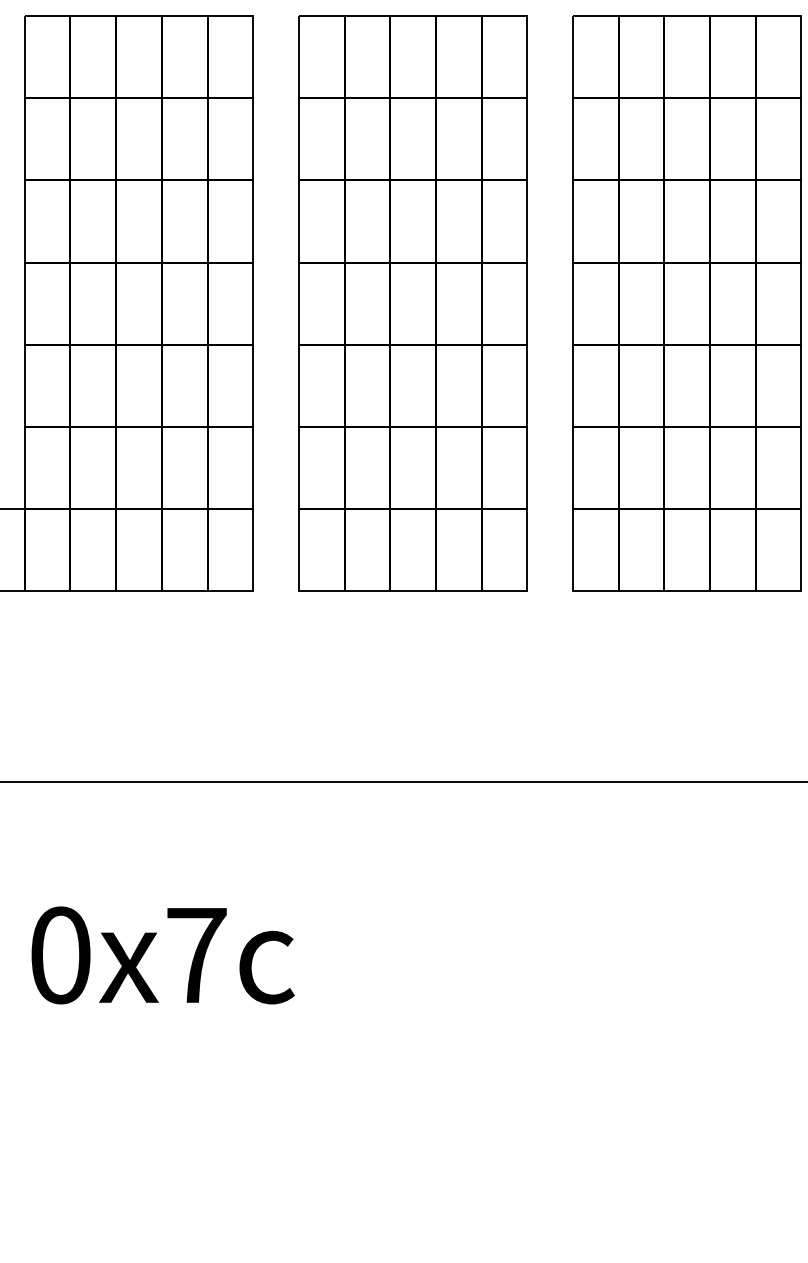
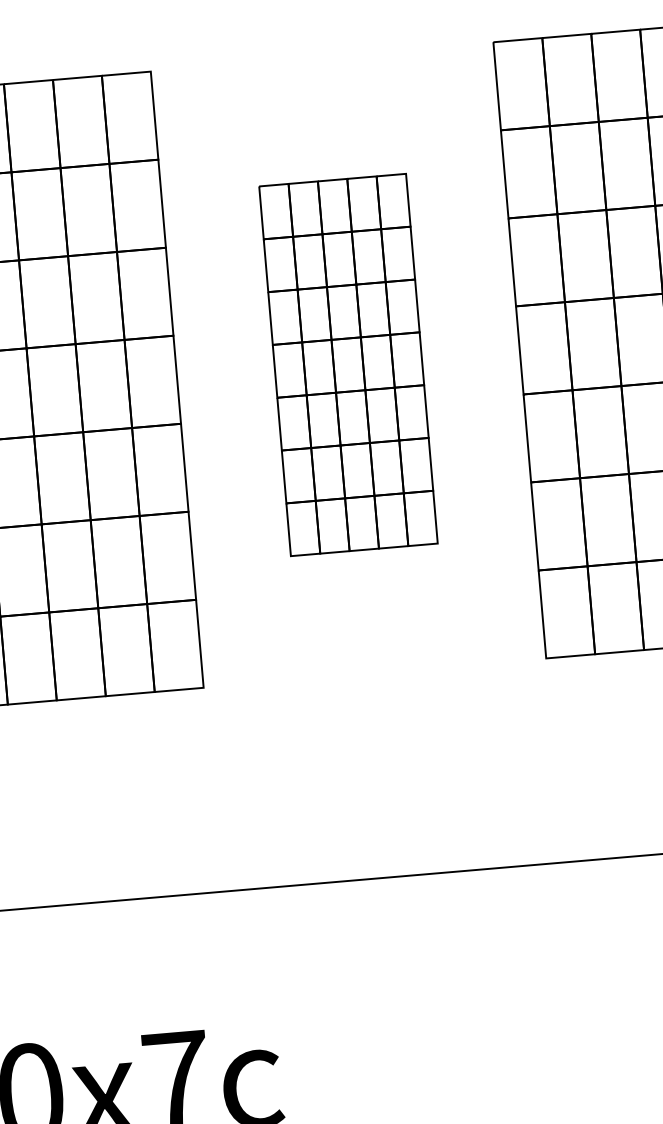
part: (412, 303) -> (347, 365), size x0.6

